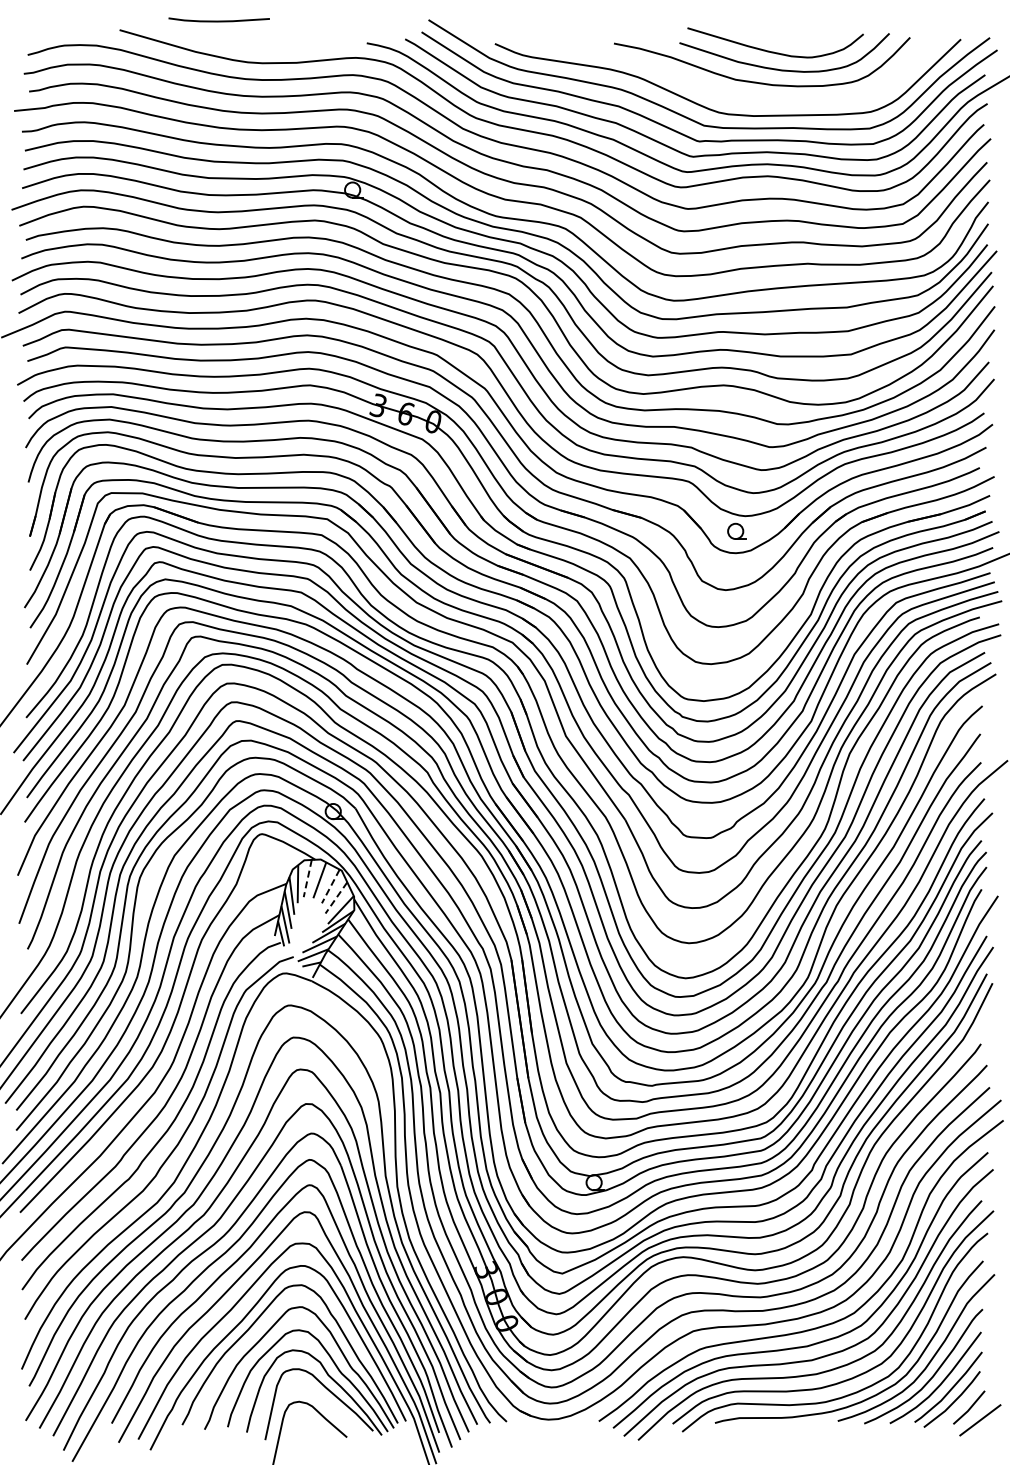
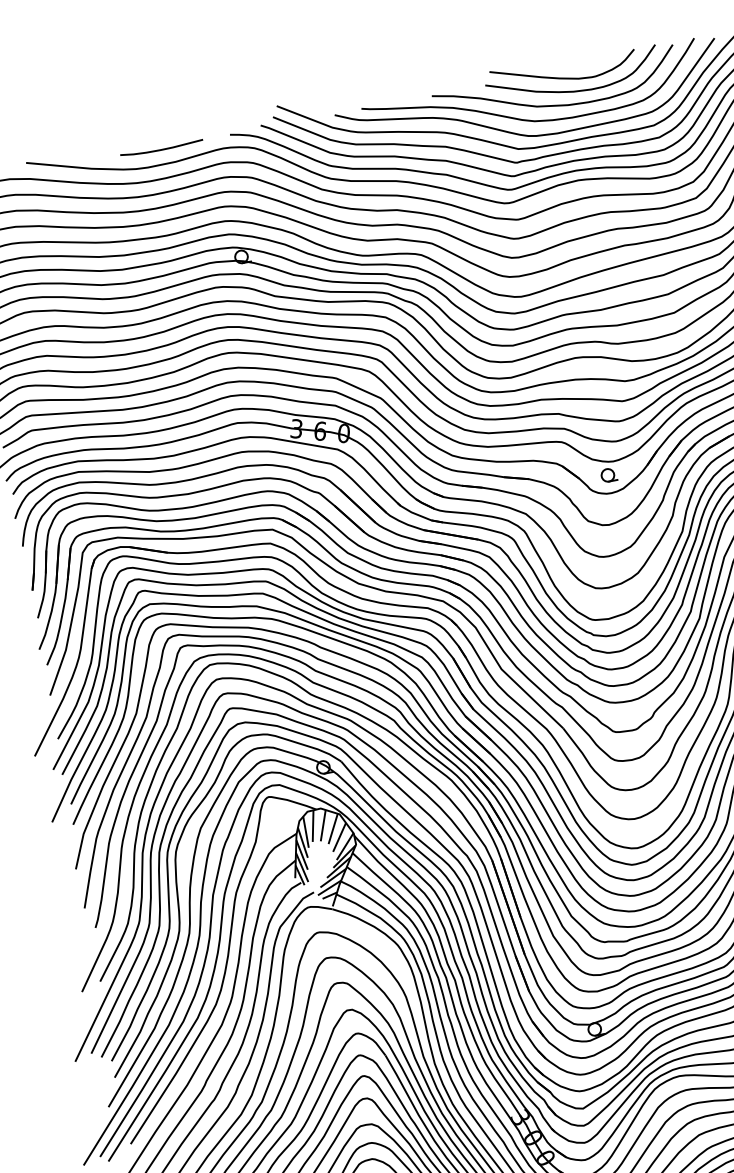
curve: (218, 20) -> (161, 149), moved
curve: (723, 93) -> (529, 119), added
line: (307, 879) -> (313, 826), dashed -> solid
line: (330, 886) -> (332, 829), dashed -> solid
line: (336, 898) -> (339, 837), dashed -> solid

